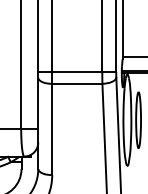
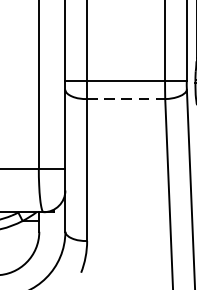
line: (77, 83) -> (126, 98), solid -> dashed

